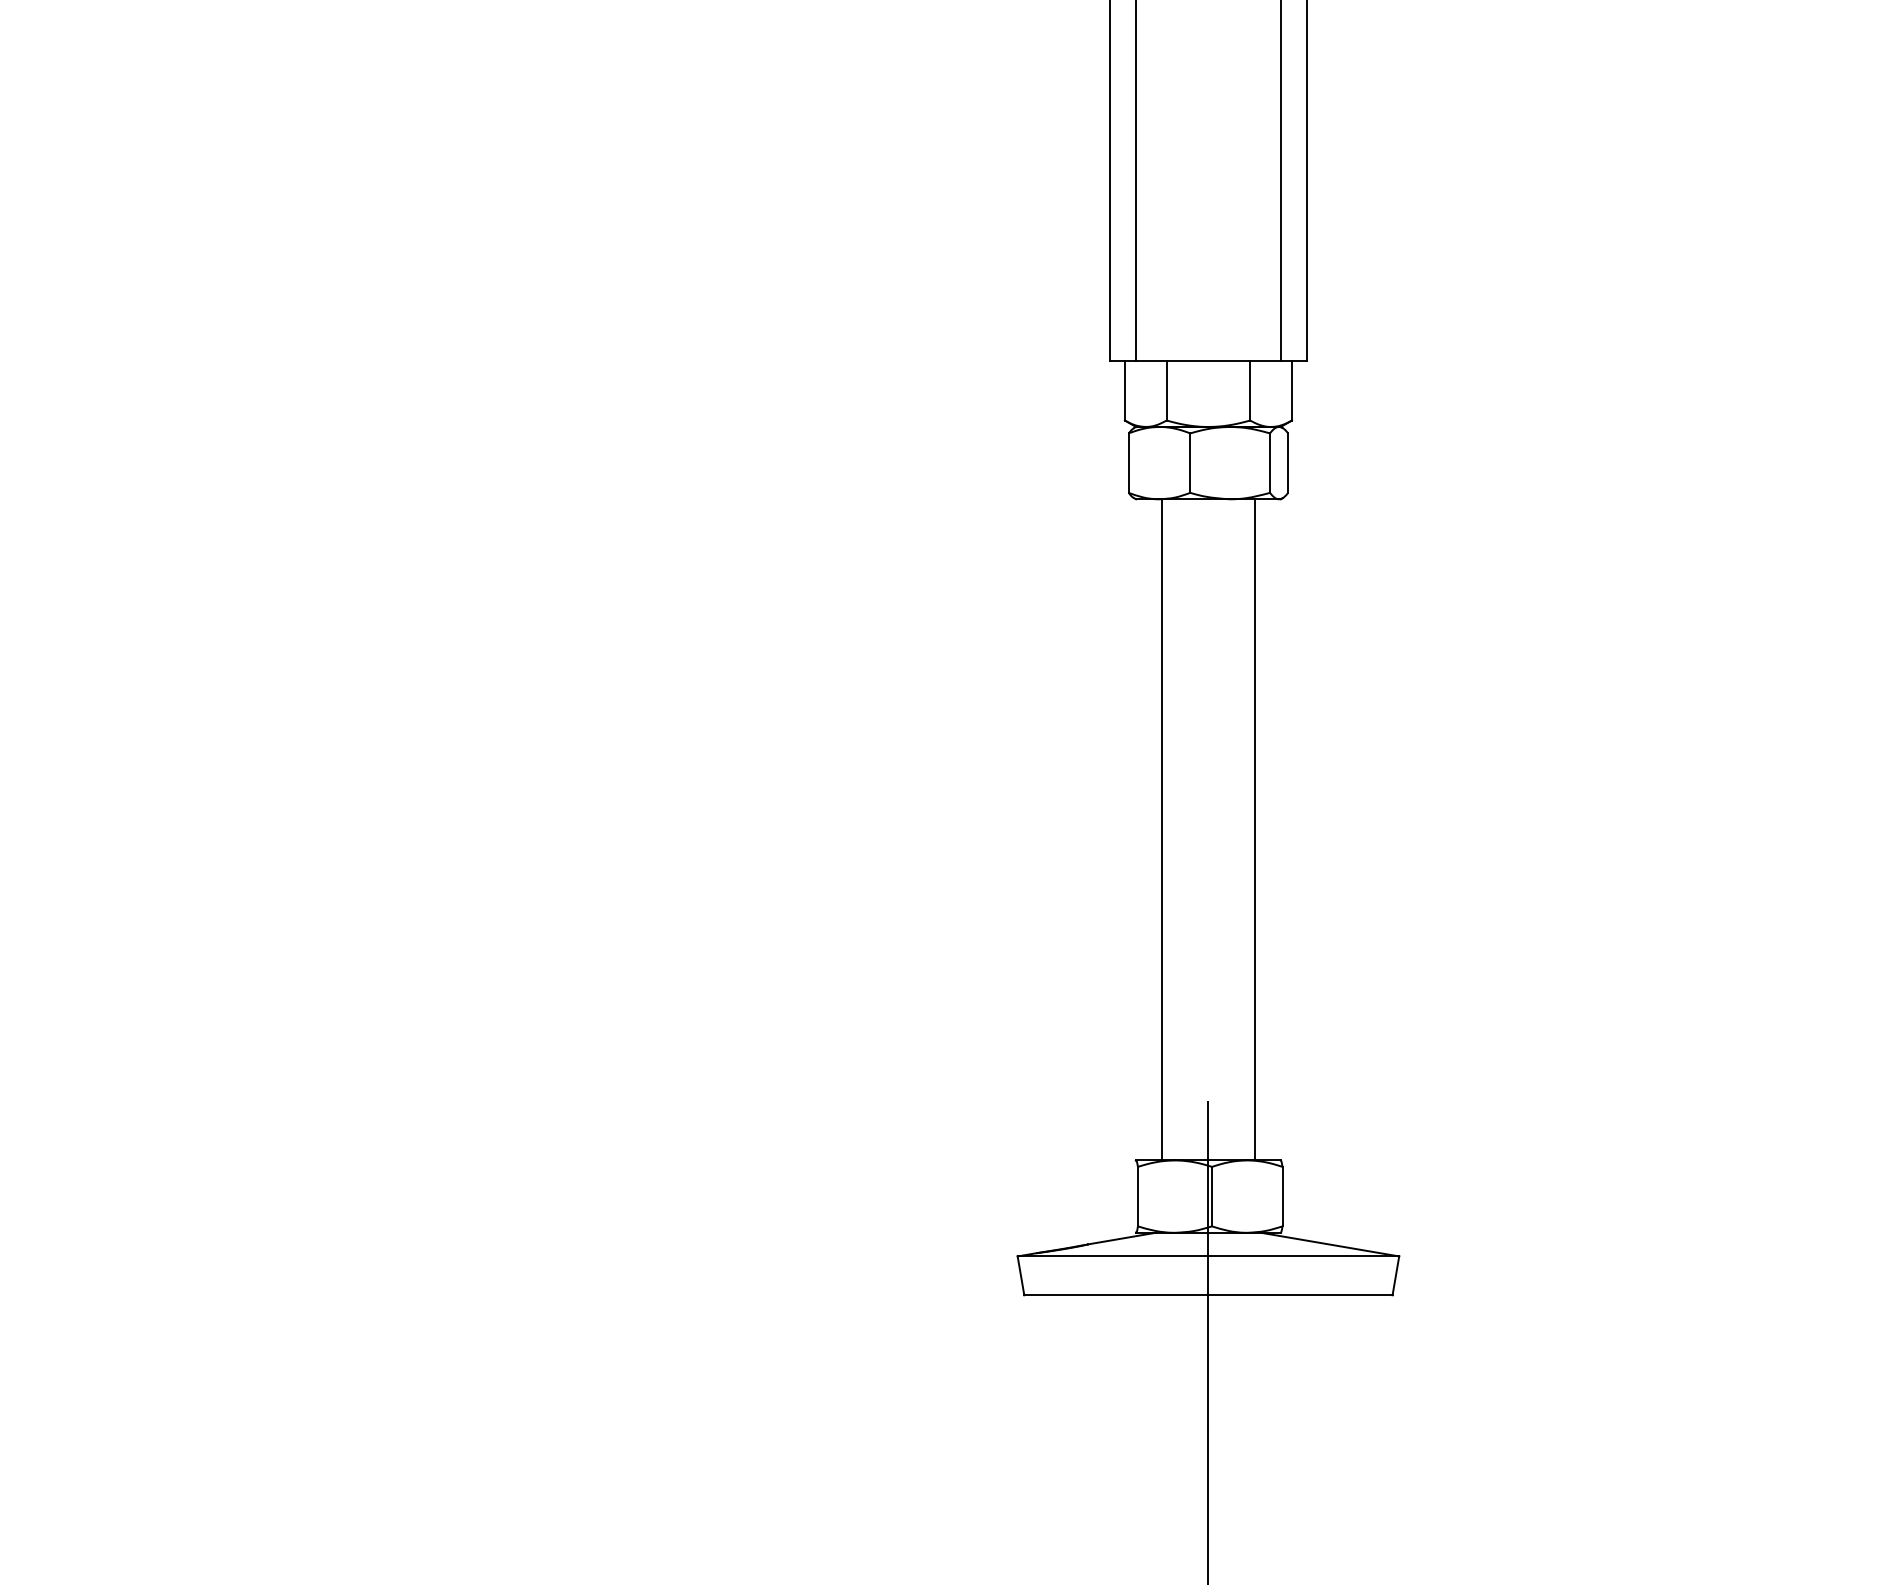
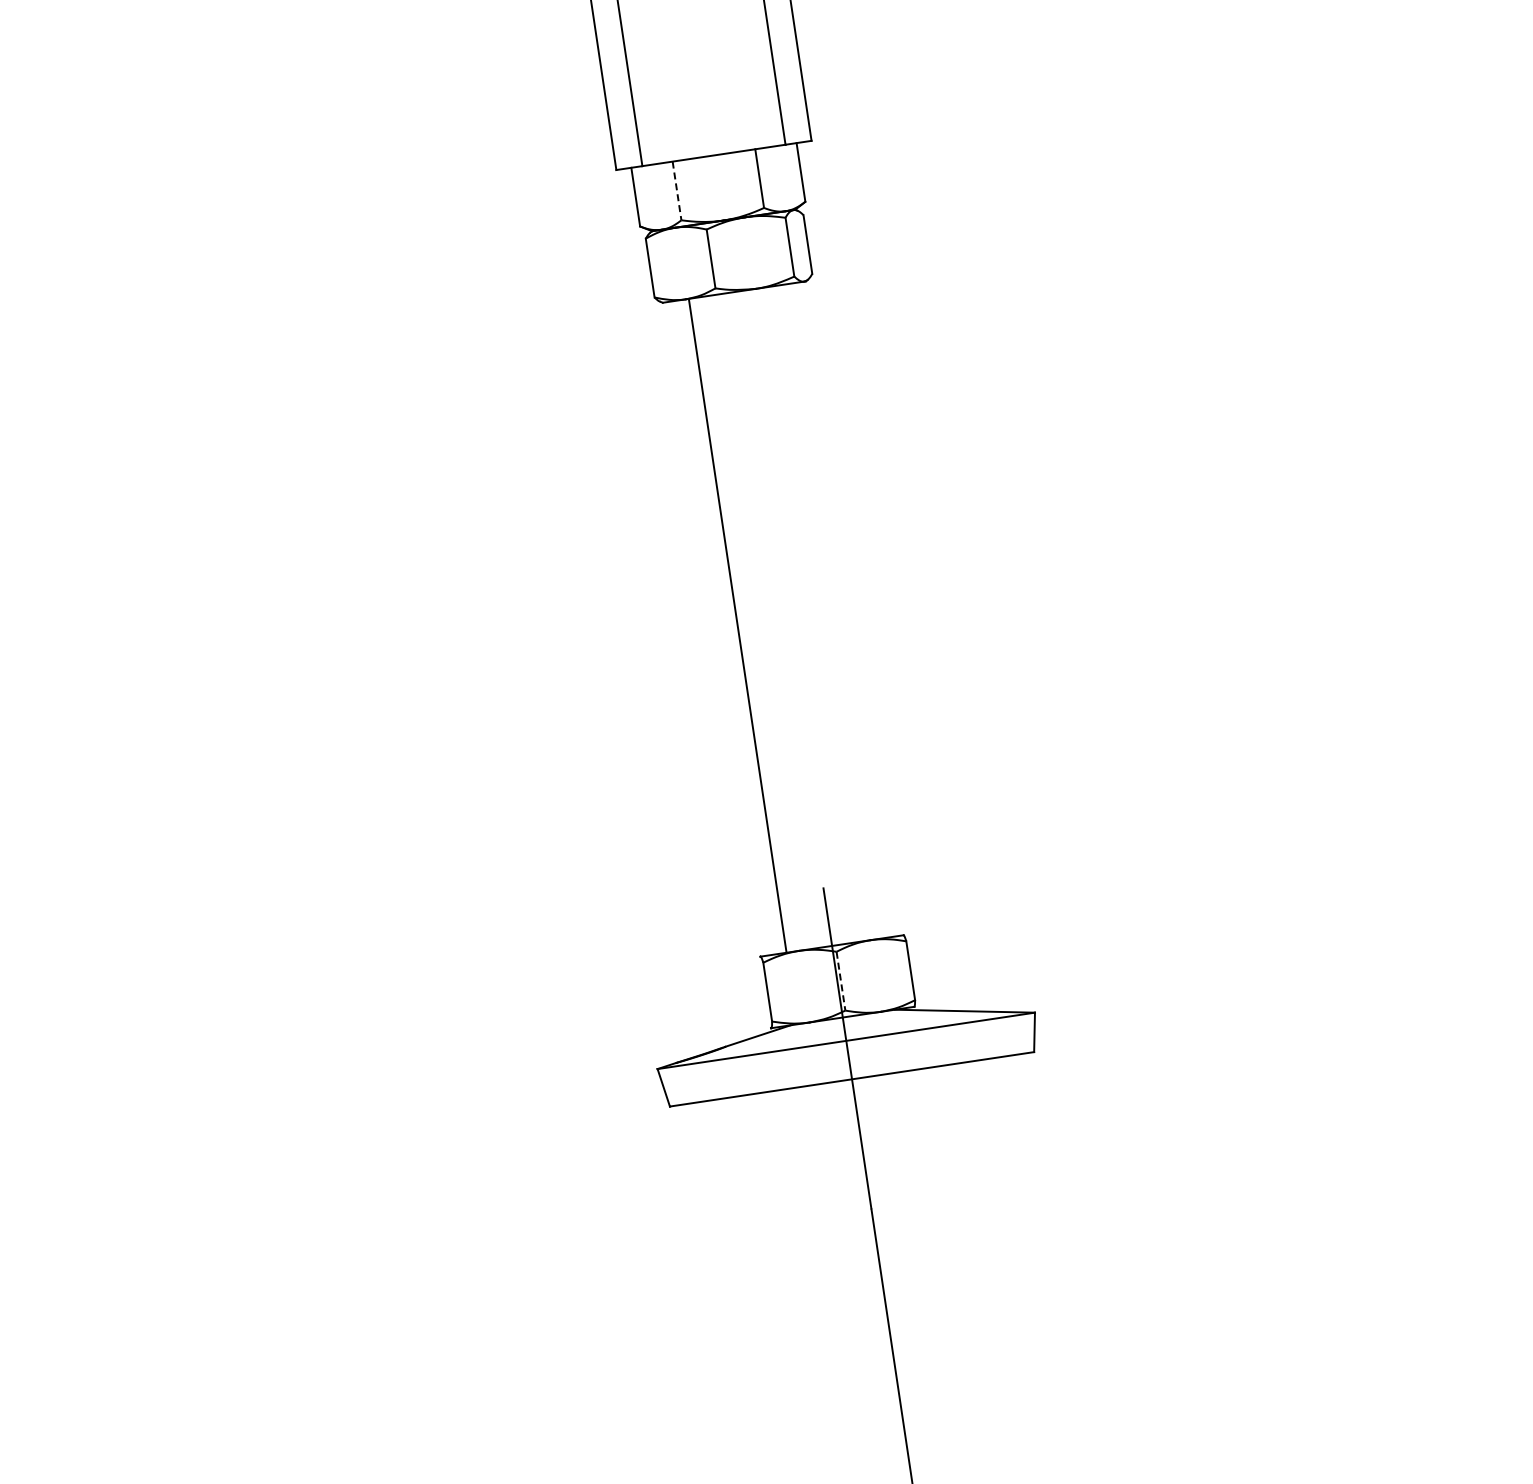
line: (1166, 390) -> (676, 190), solid -> dashed
line: (1254, 829) -> (828, 611), removed
line: (1212, 1196) -> (841, 981), solid -> dashed

